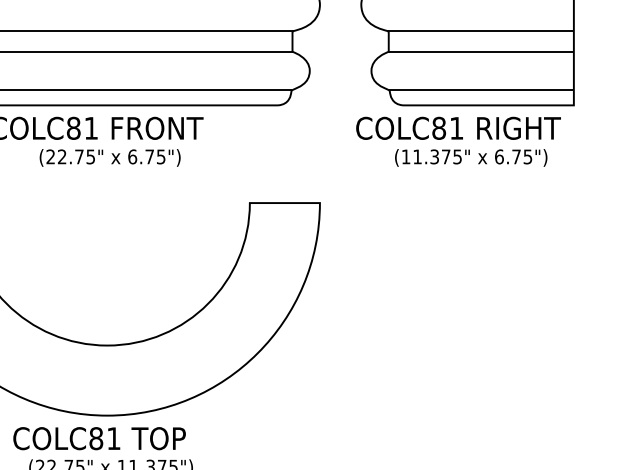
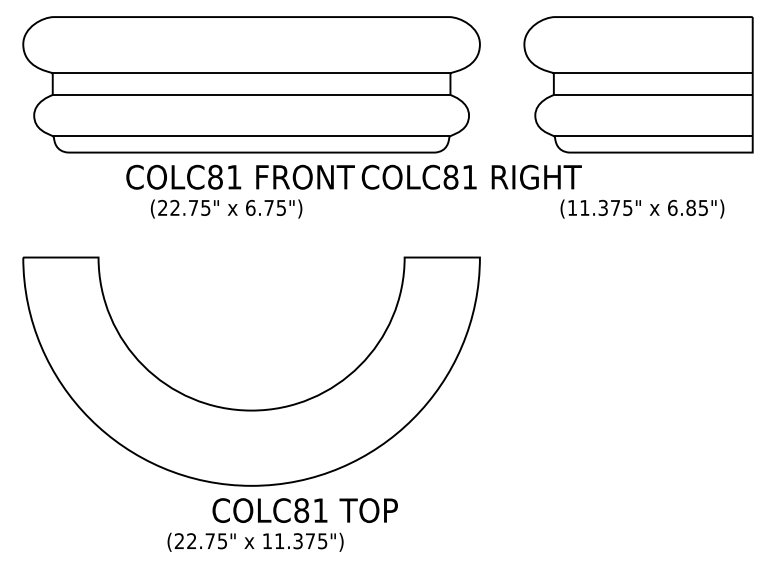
text: (458, 127) -> (471, 176), moved
text: (515, 156) -> (690, 207), 6.75") -> 6.85")
text: (110, 157) -> (226, 208), moved
text: (98, 438) -> (304, 510), moved

